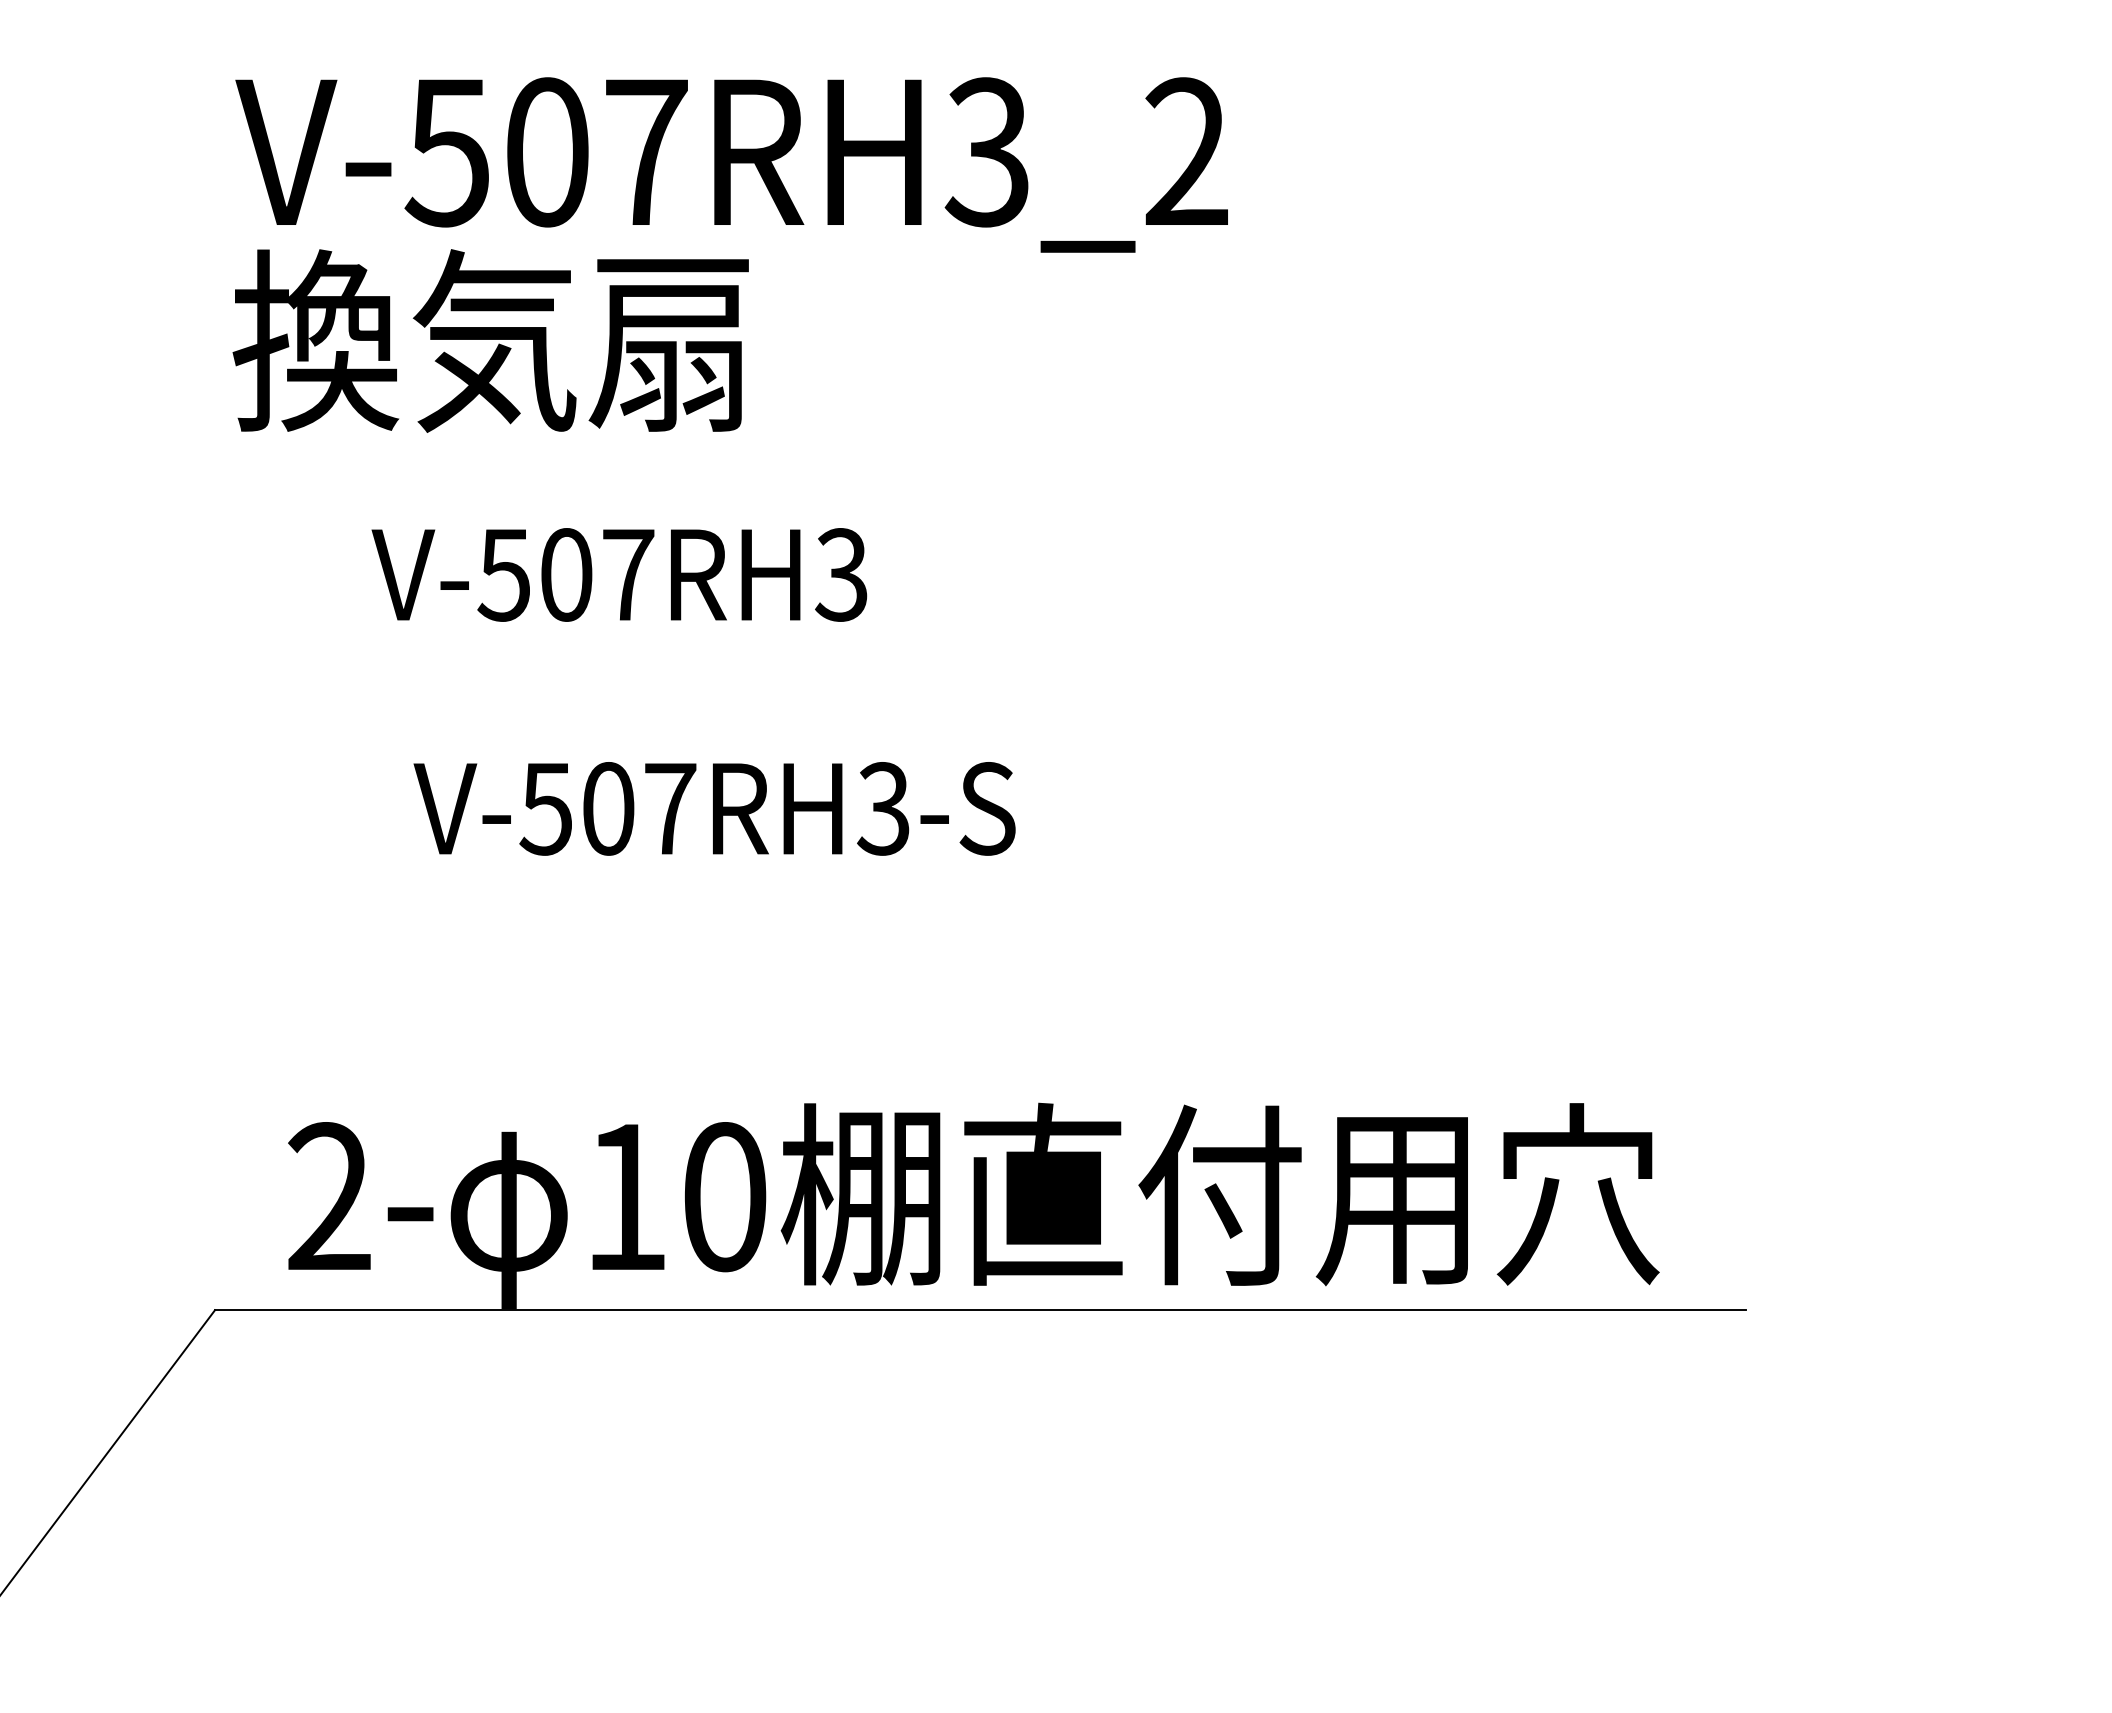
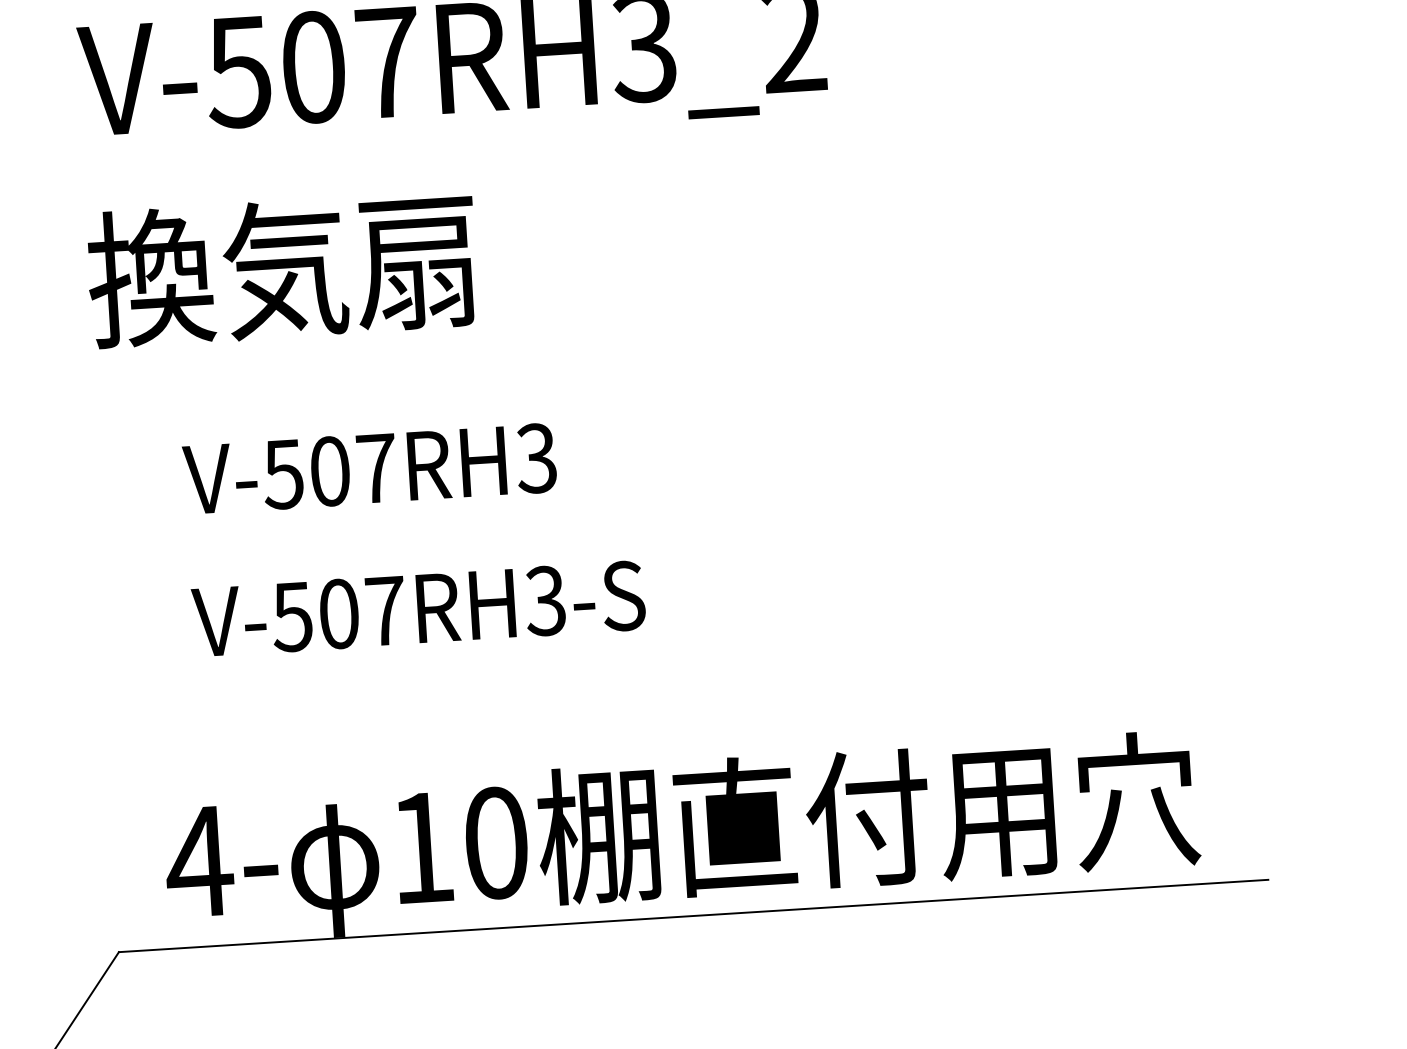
text: (490, 340) -> (282, 269), moved
text: (619, 574) -> (369, 468), moved
text: (714, 808) -> (418, 608), moved
text: (328, 1195) -> (198, 860), 2- -> 4-

